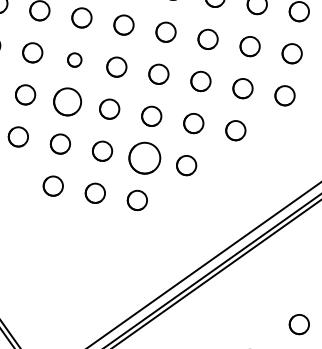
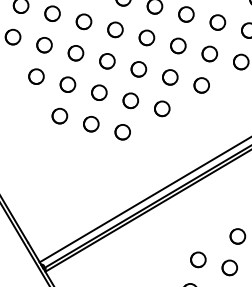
part: (74, 59) -> (83, 21), size x1.43
part: (67, 102) -> (75, 53), size x0.71
part: (144, 158) -> (130, 100), size x0.62

